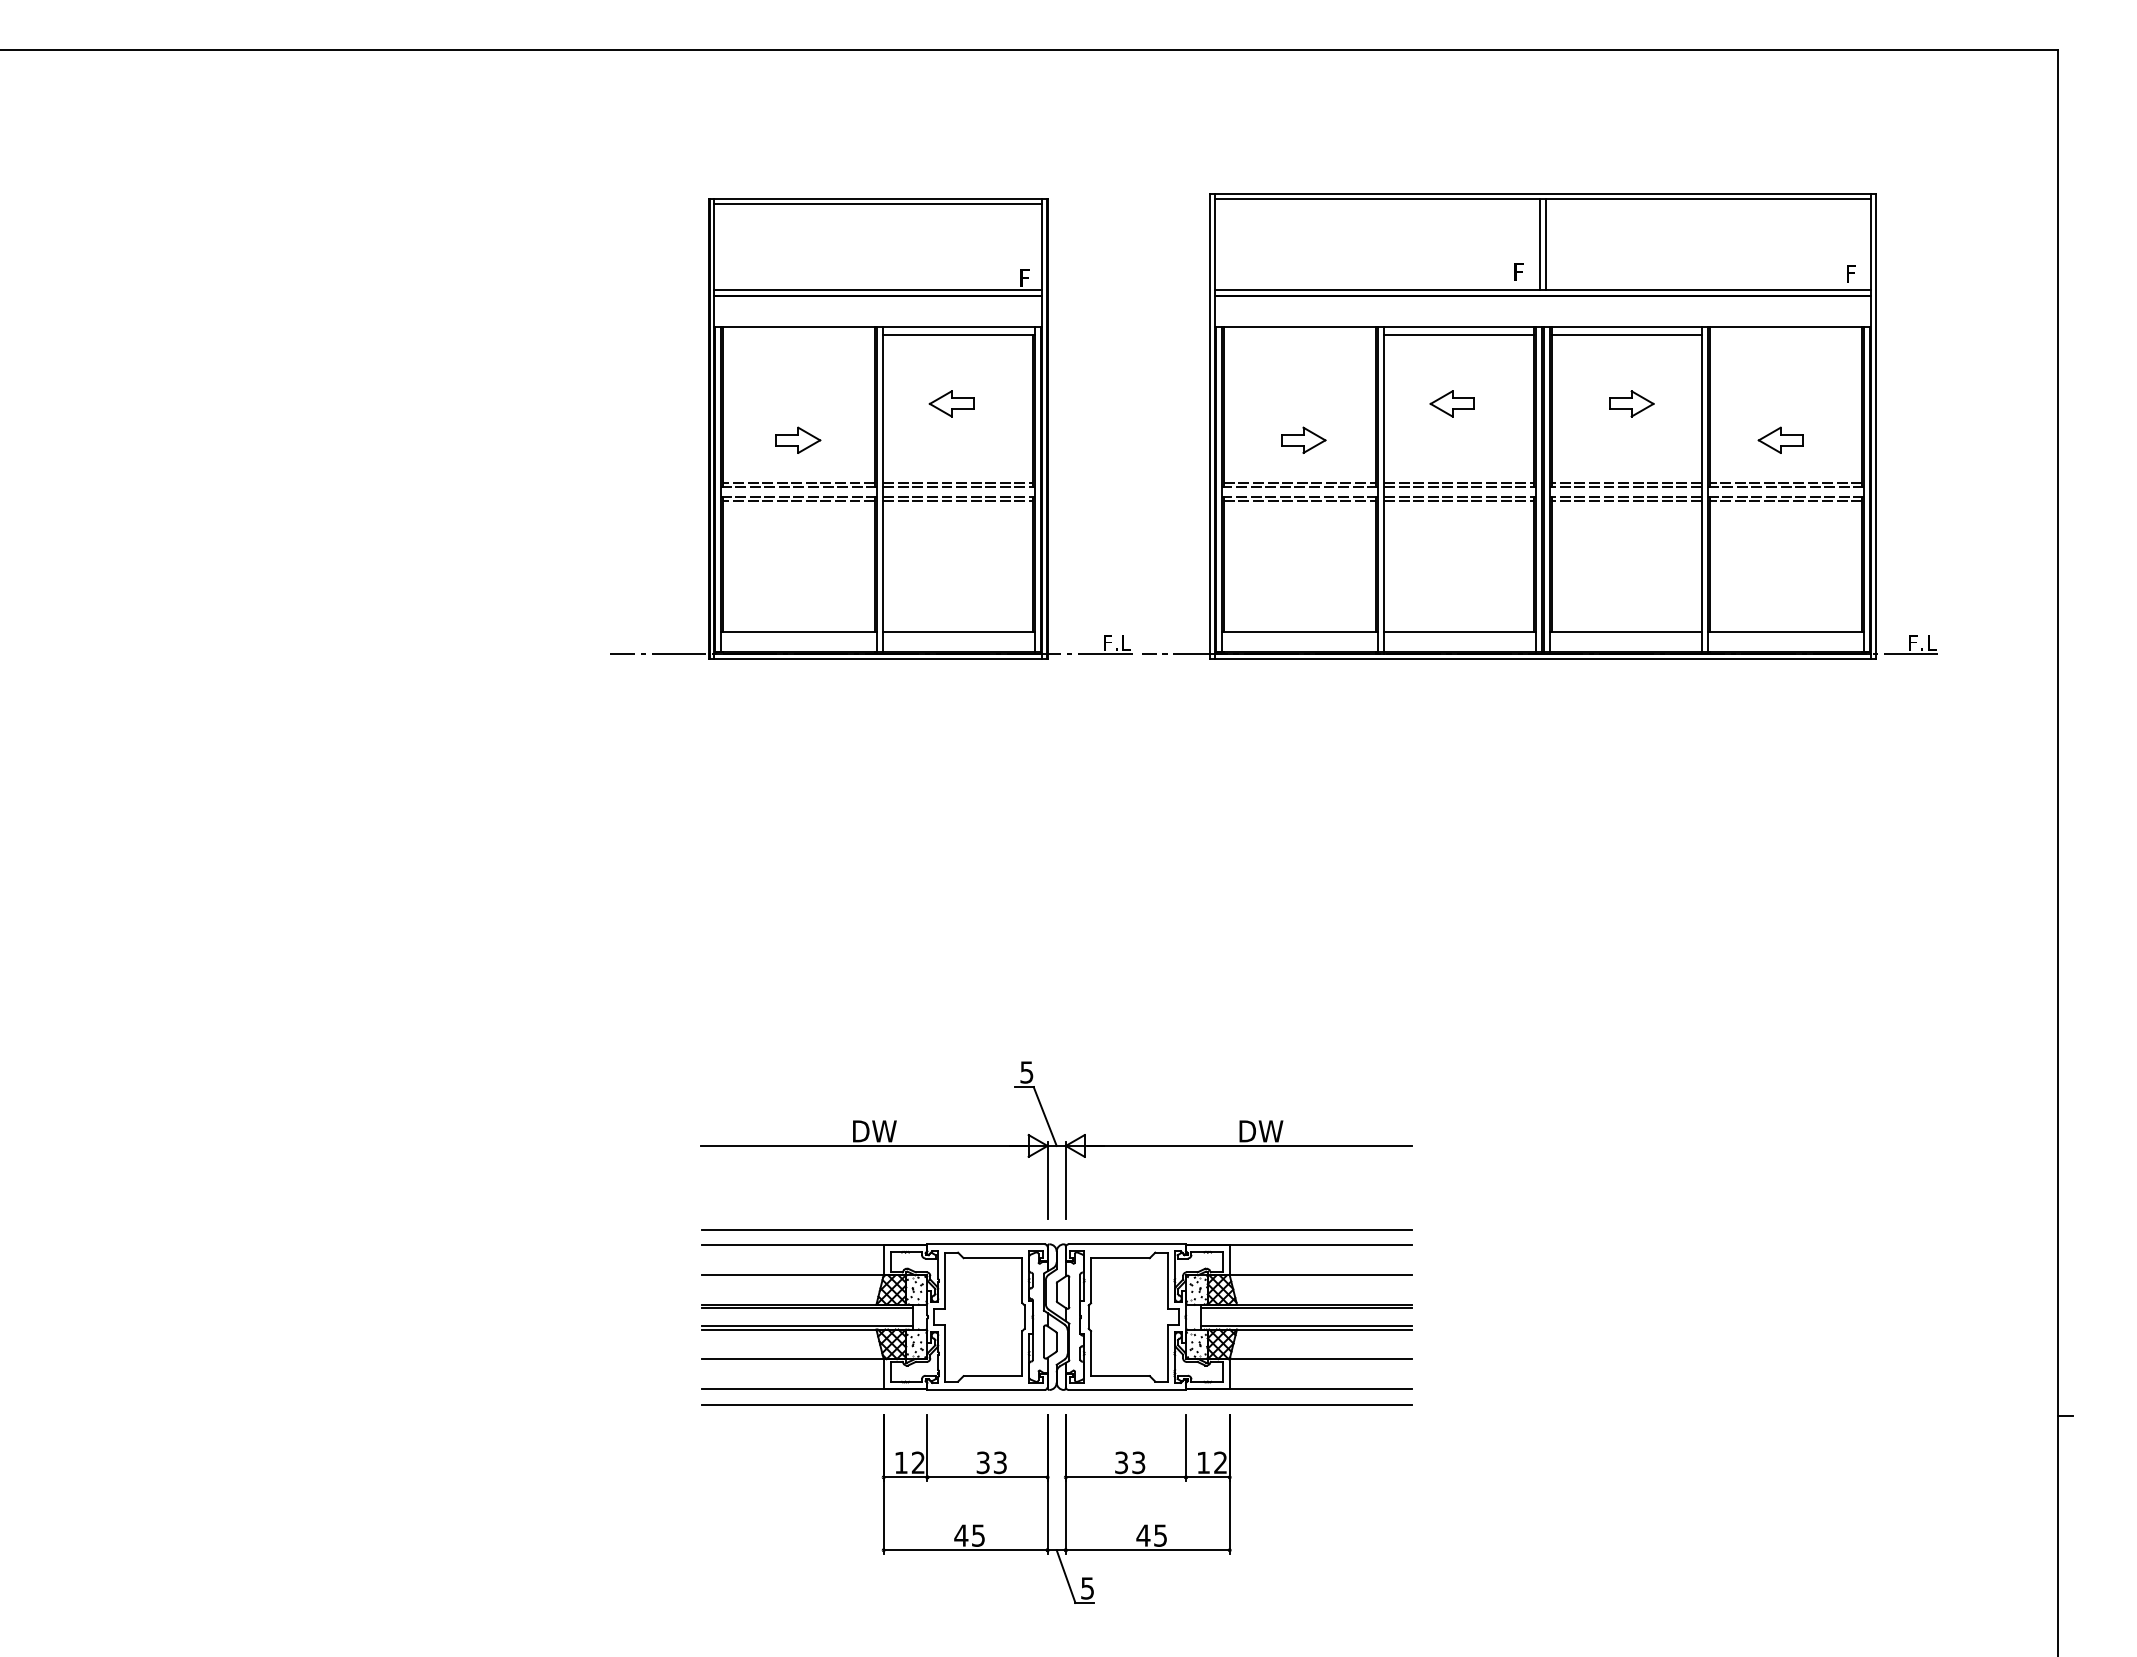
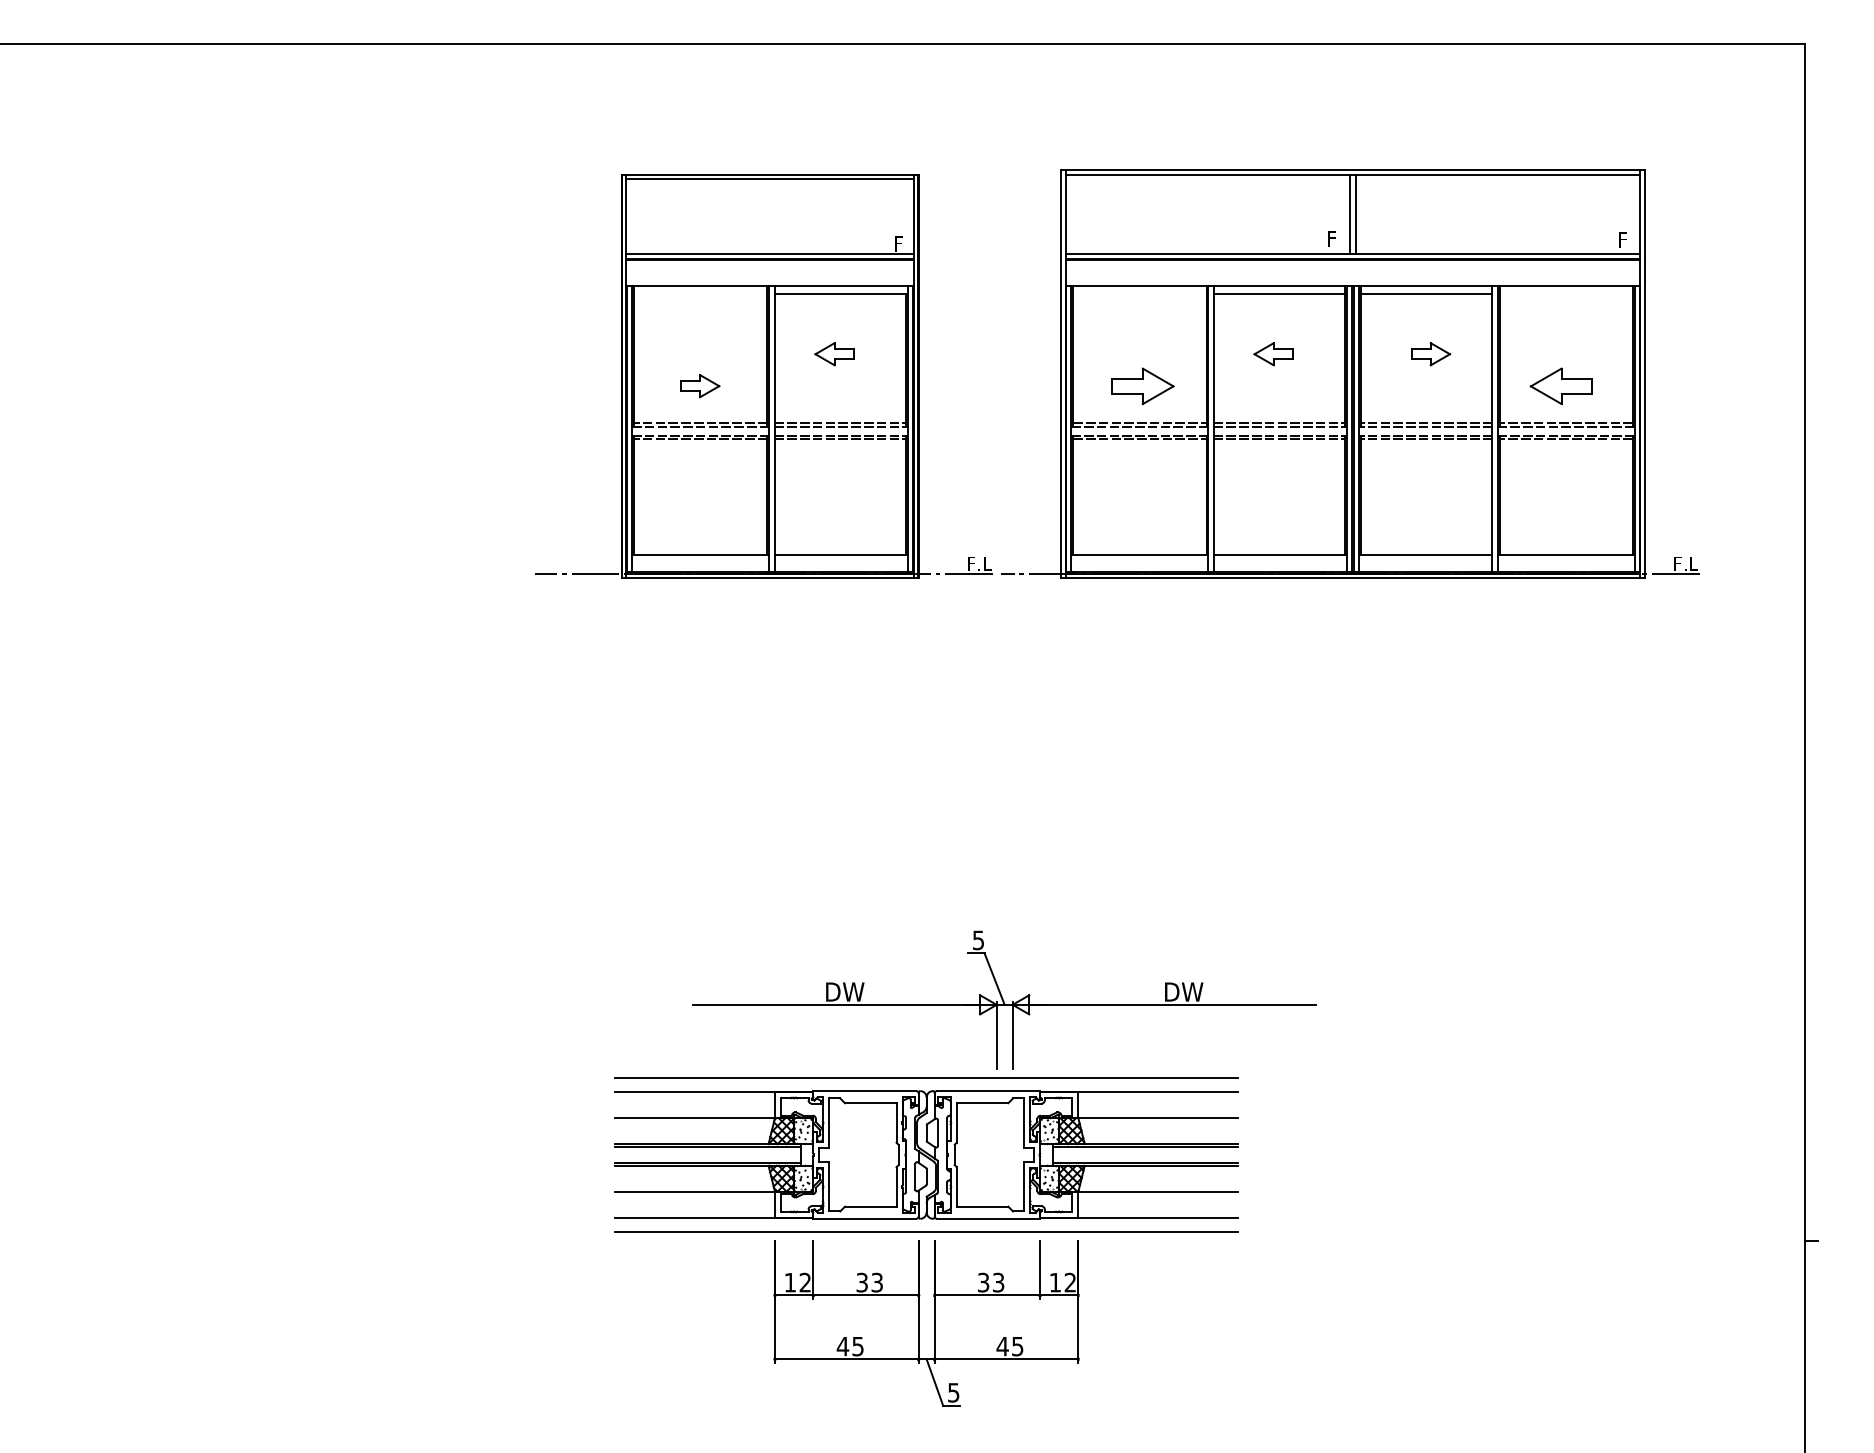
part: (1303, 439) -> (1143, 385), size x1.6
part: (1780, 439) -> (1561, 385), size x1.6
part: (1056, 1140) -> (1004, 1000), moved

